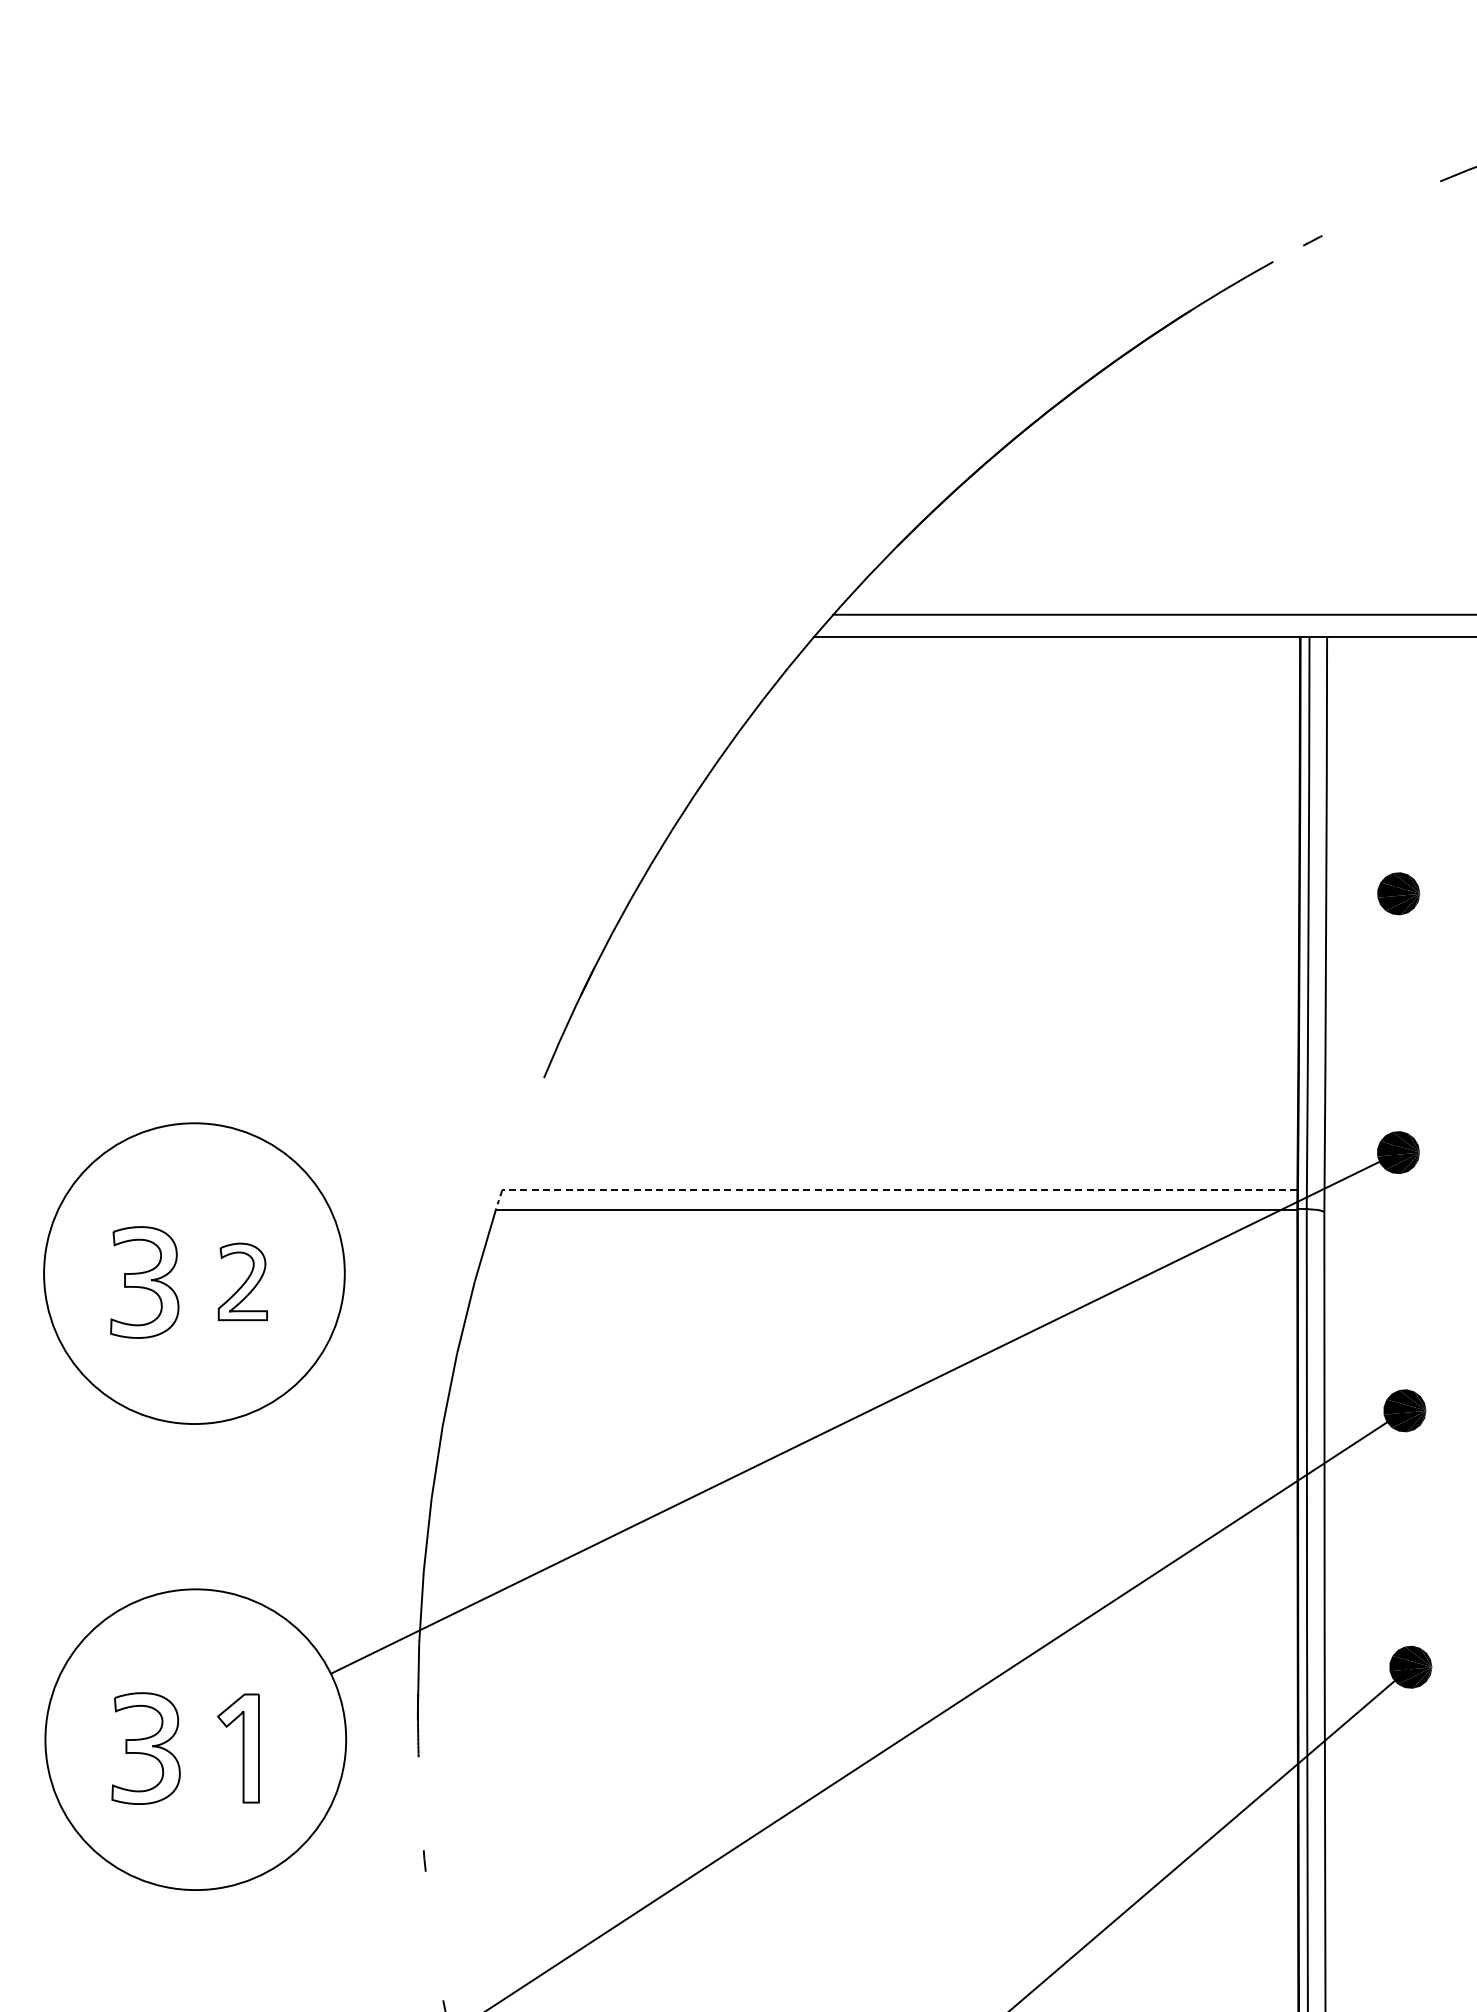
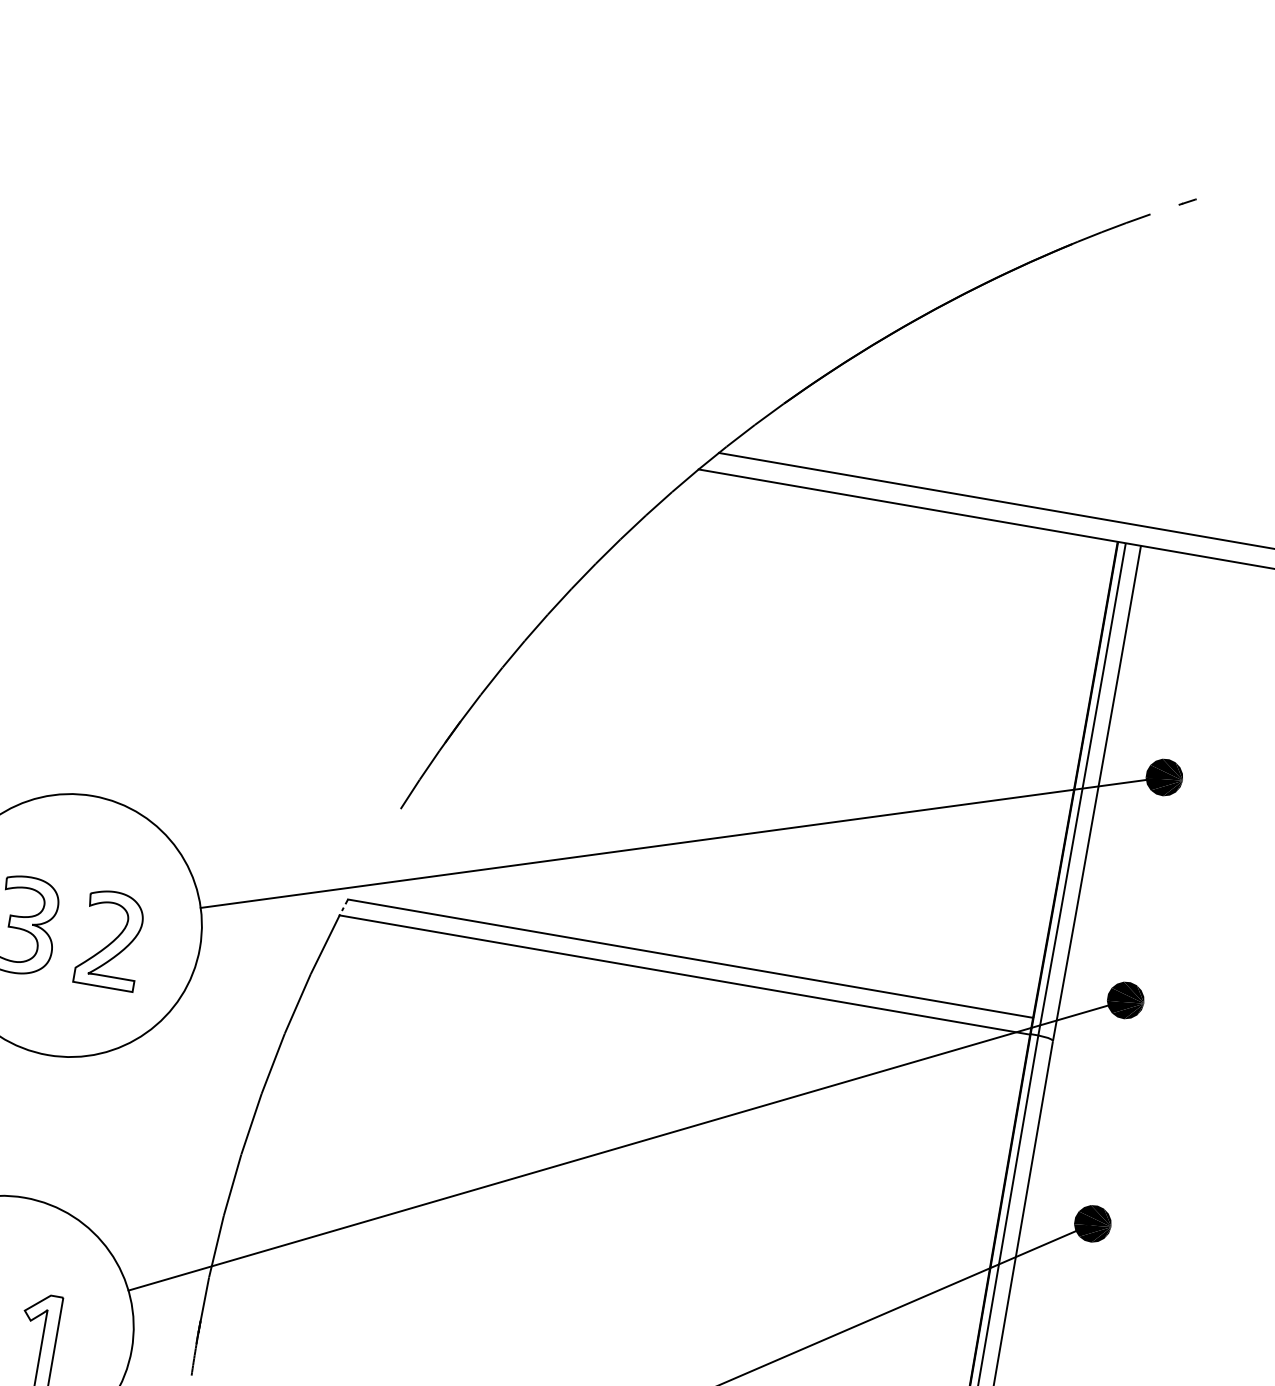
line: (867, 1060) -> (682, 842), added
line: (899, 1190) -> (690, 958), dashed -> solid
part: (242, 1281) -> (110, 939), size x1.43

